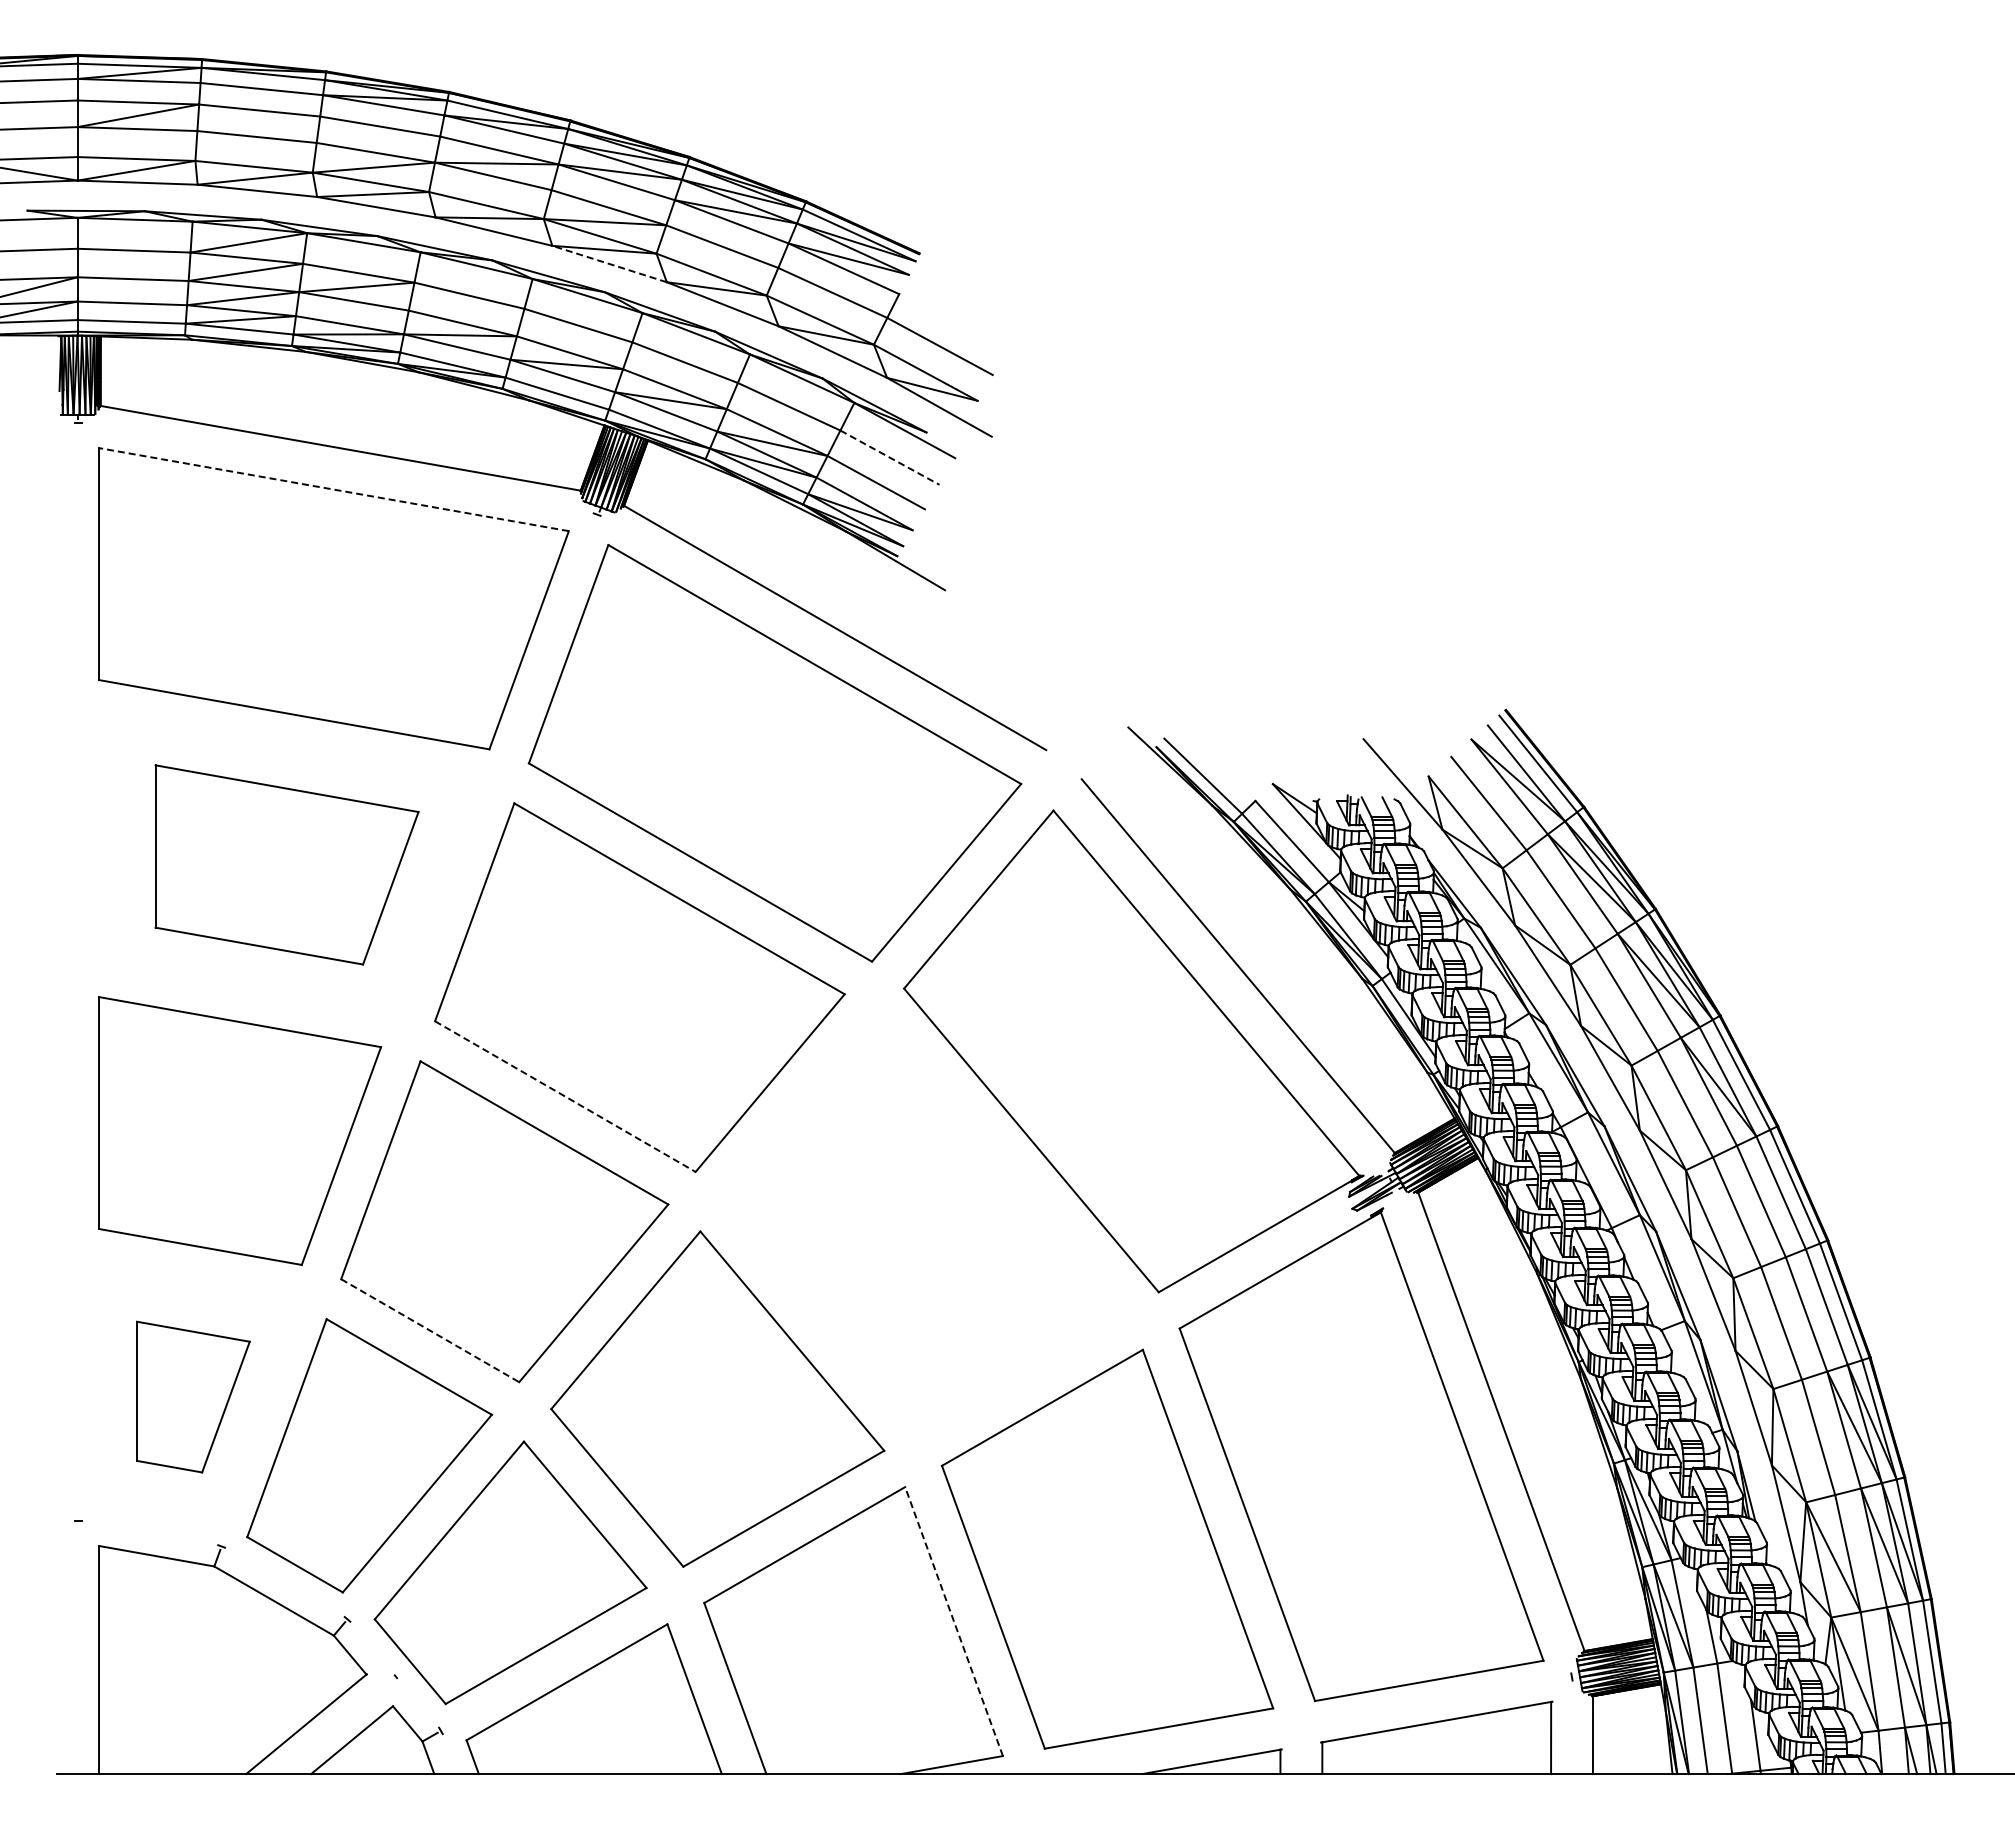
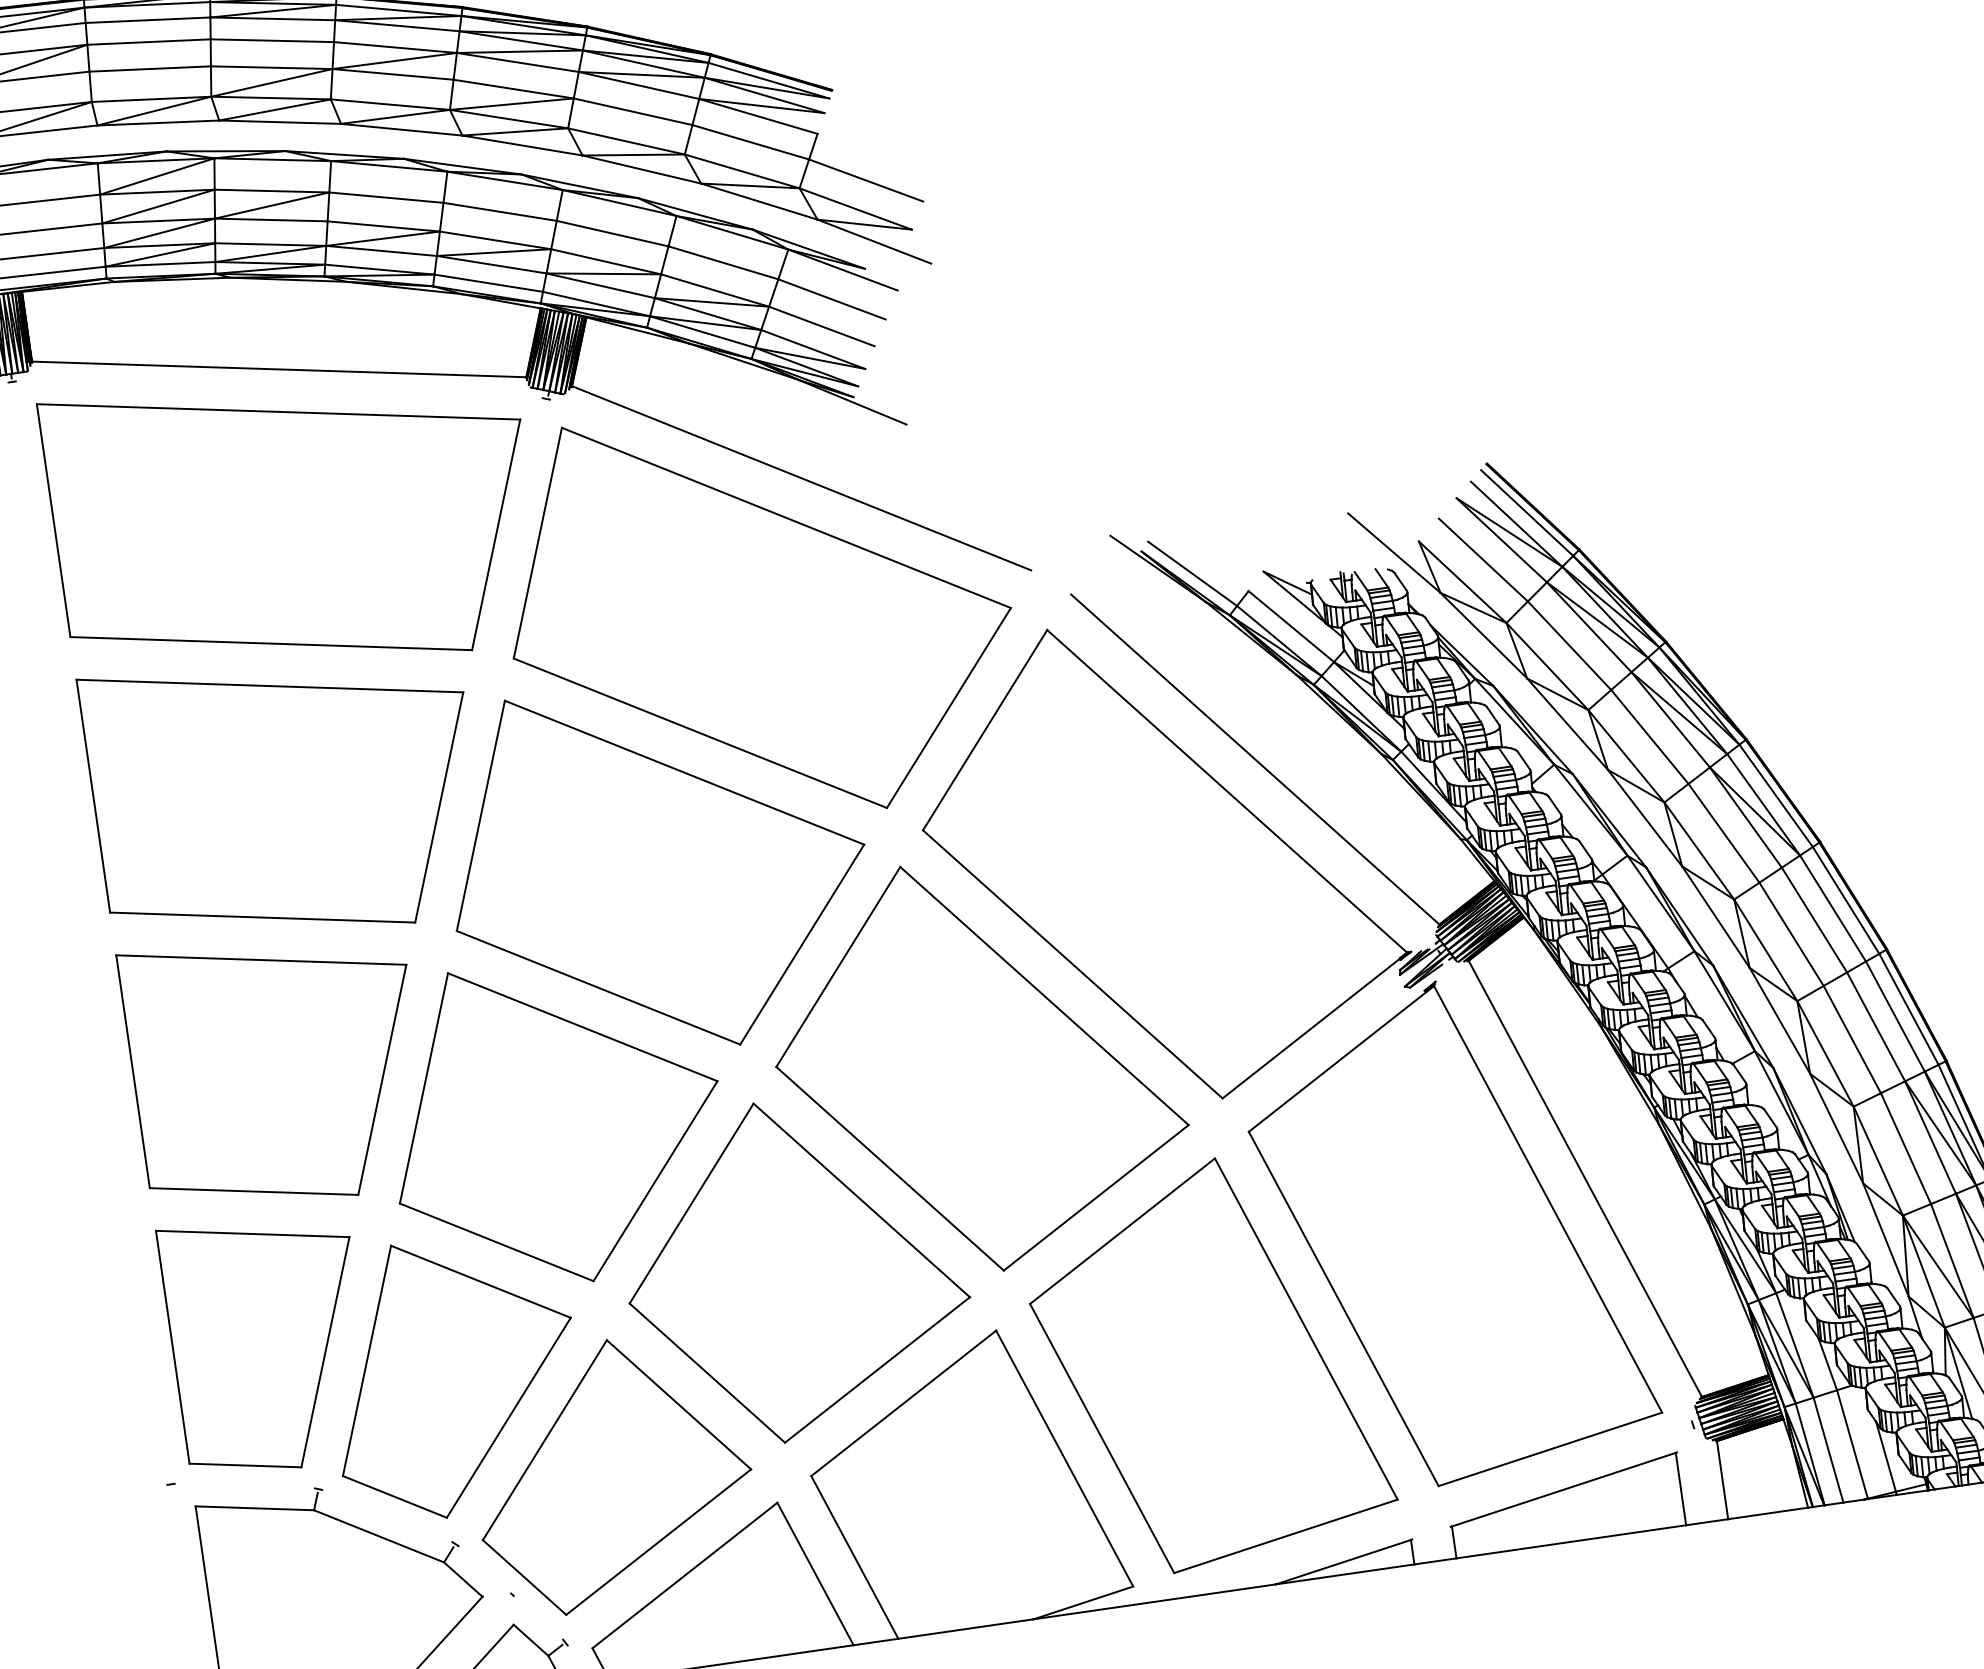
line: (609, 263) -> (522, 145), dashed -> solid
line: (889, 457) -> (831, 299), dashed -> solid
line: (333, 489) -> (277, 411), dashed -> solid
part: (286, 864) -> (285, 795), size x1.43
line: (565, 1096) -> (598, 987), dashed -> solid
part: (924, 1225) -> (977, 1065), added
line: (430, 1330) -> (496, 1242), dashed -> solid
part: (193, 1396) -> (268, 1342), size x1.67
line: (953, 1621) -> (1064, 1458), dashed -> solid

